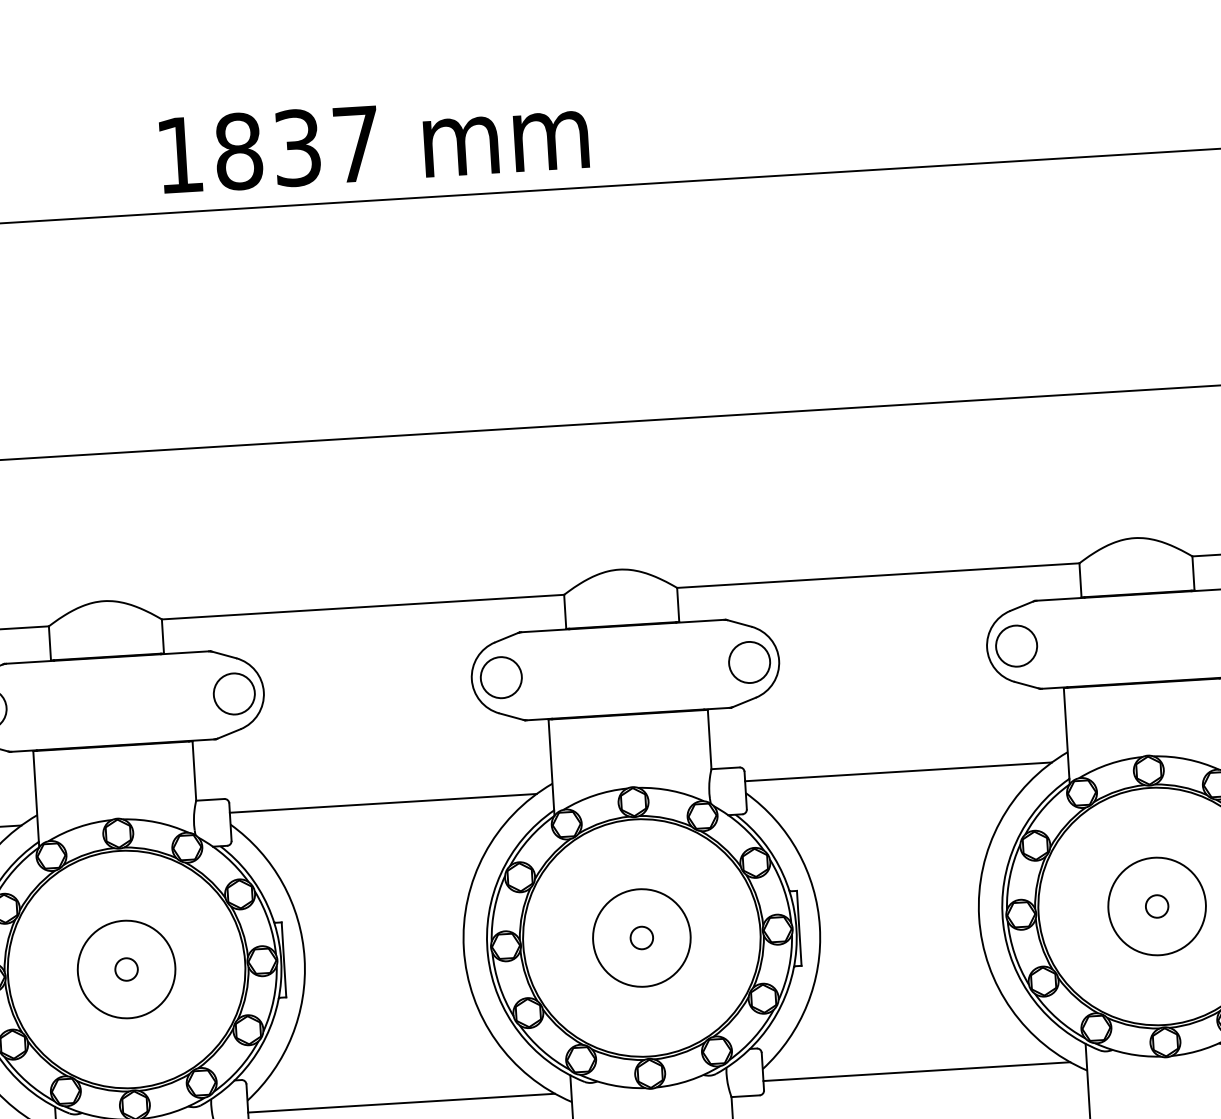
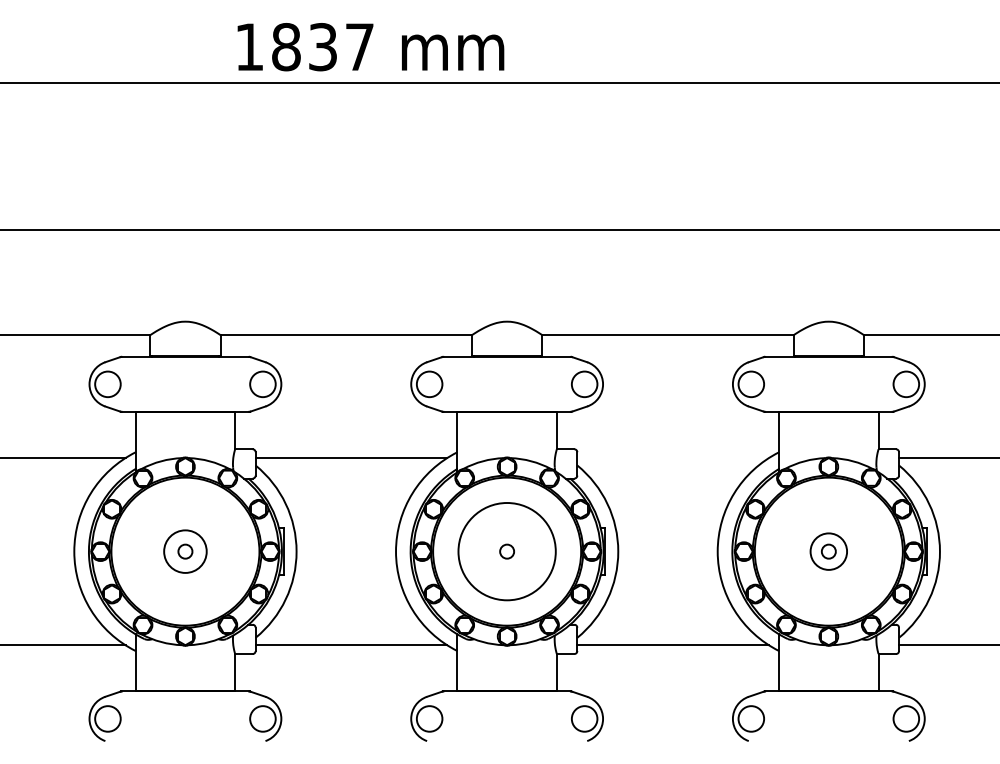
line: (897, 772) -> (672, 458), removed
circle: (1156, 906) -> (828, 551), size x0.6
circle: (640, 937) -> (506, 551), size x1.6
circle: (126, 969) -> (185, 551), size x0.7

